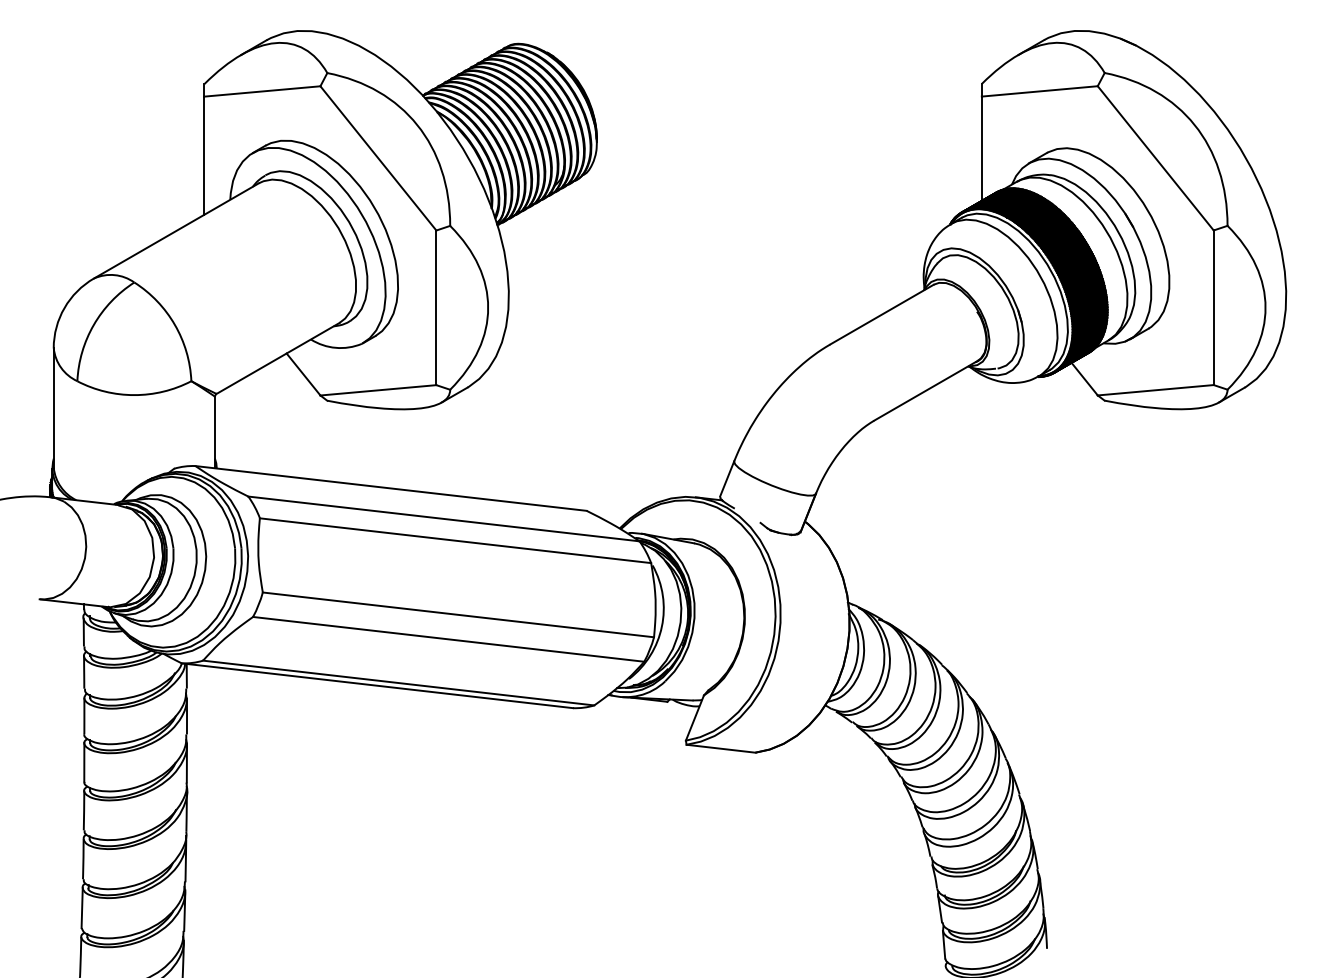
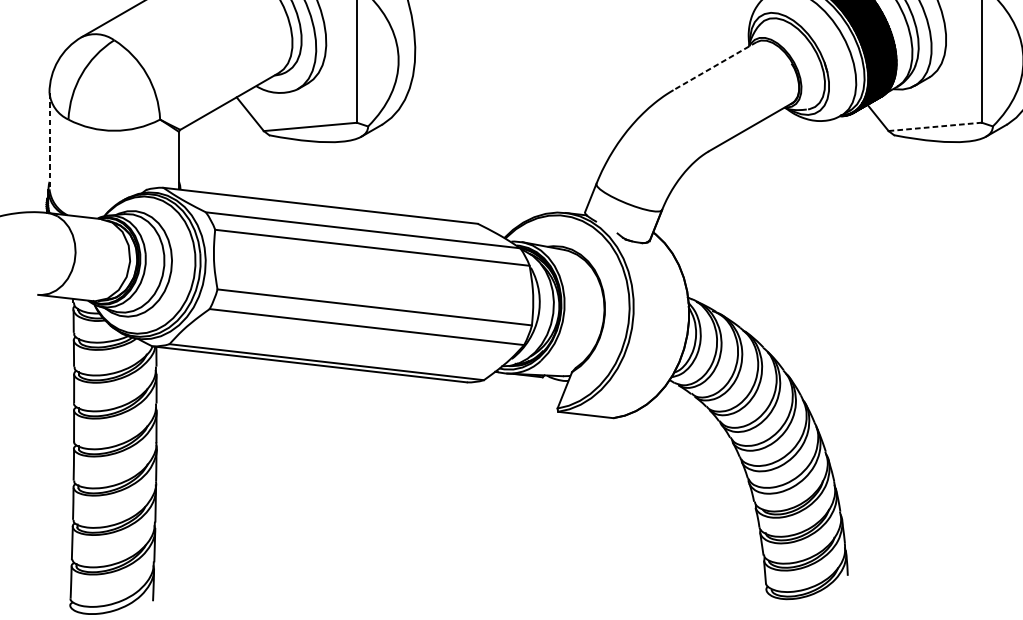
line: (881, 314) -> (714, 65), solid -> dashed
line: (1156, 390) -> (935, 127), solid -> dashed
line: (53, 408) -> (49, 141), solid -> dashed

